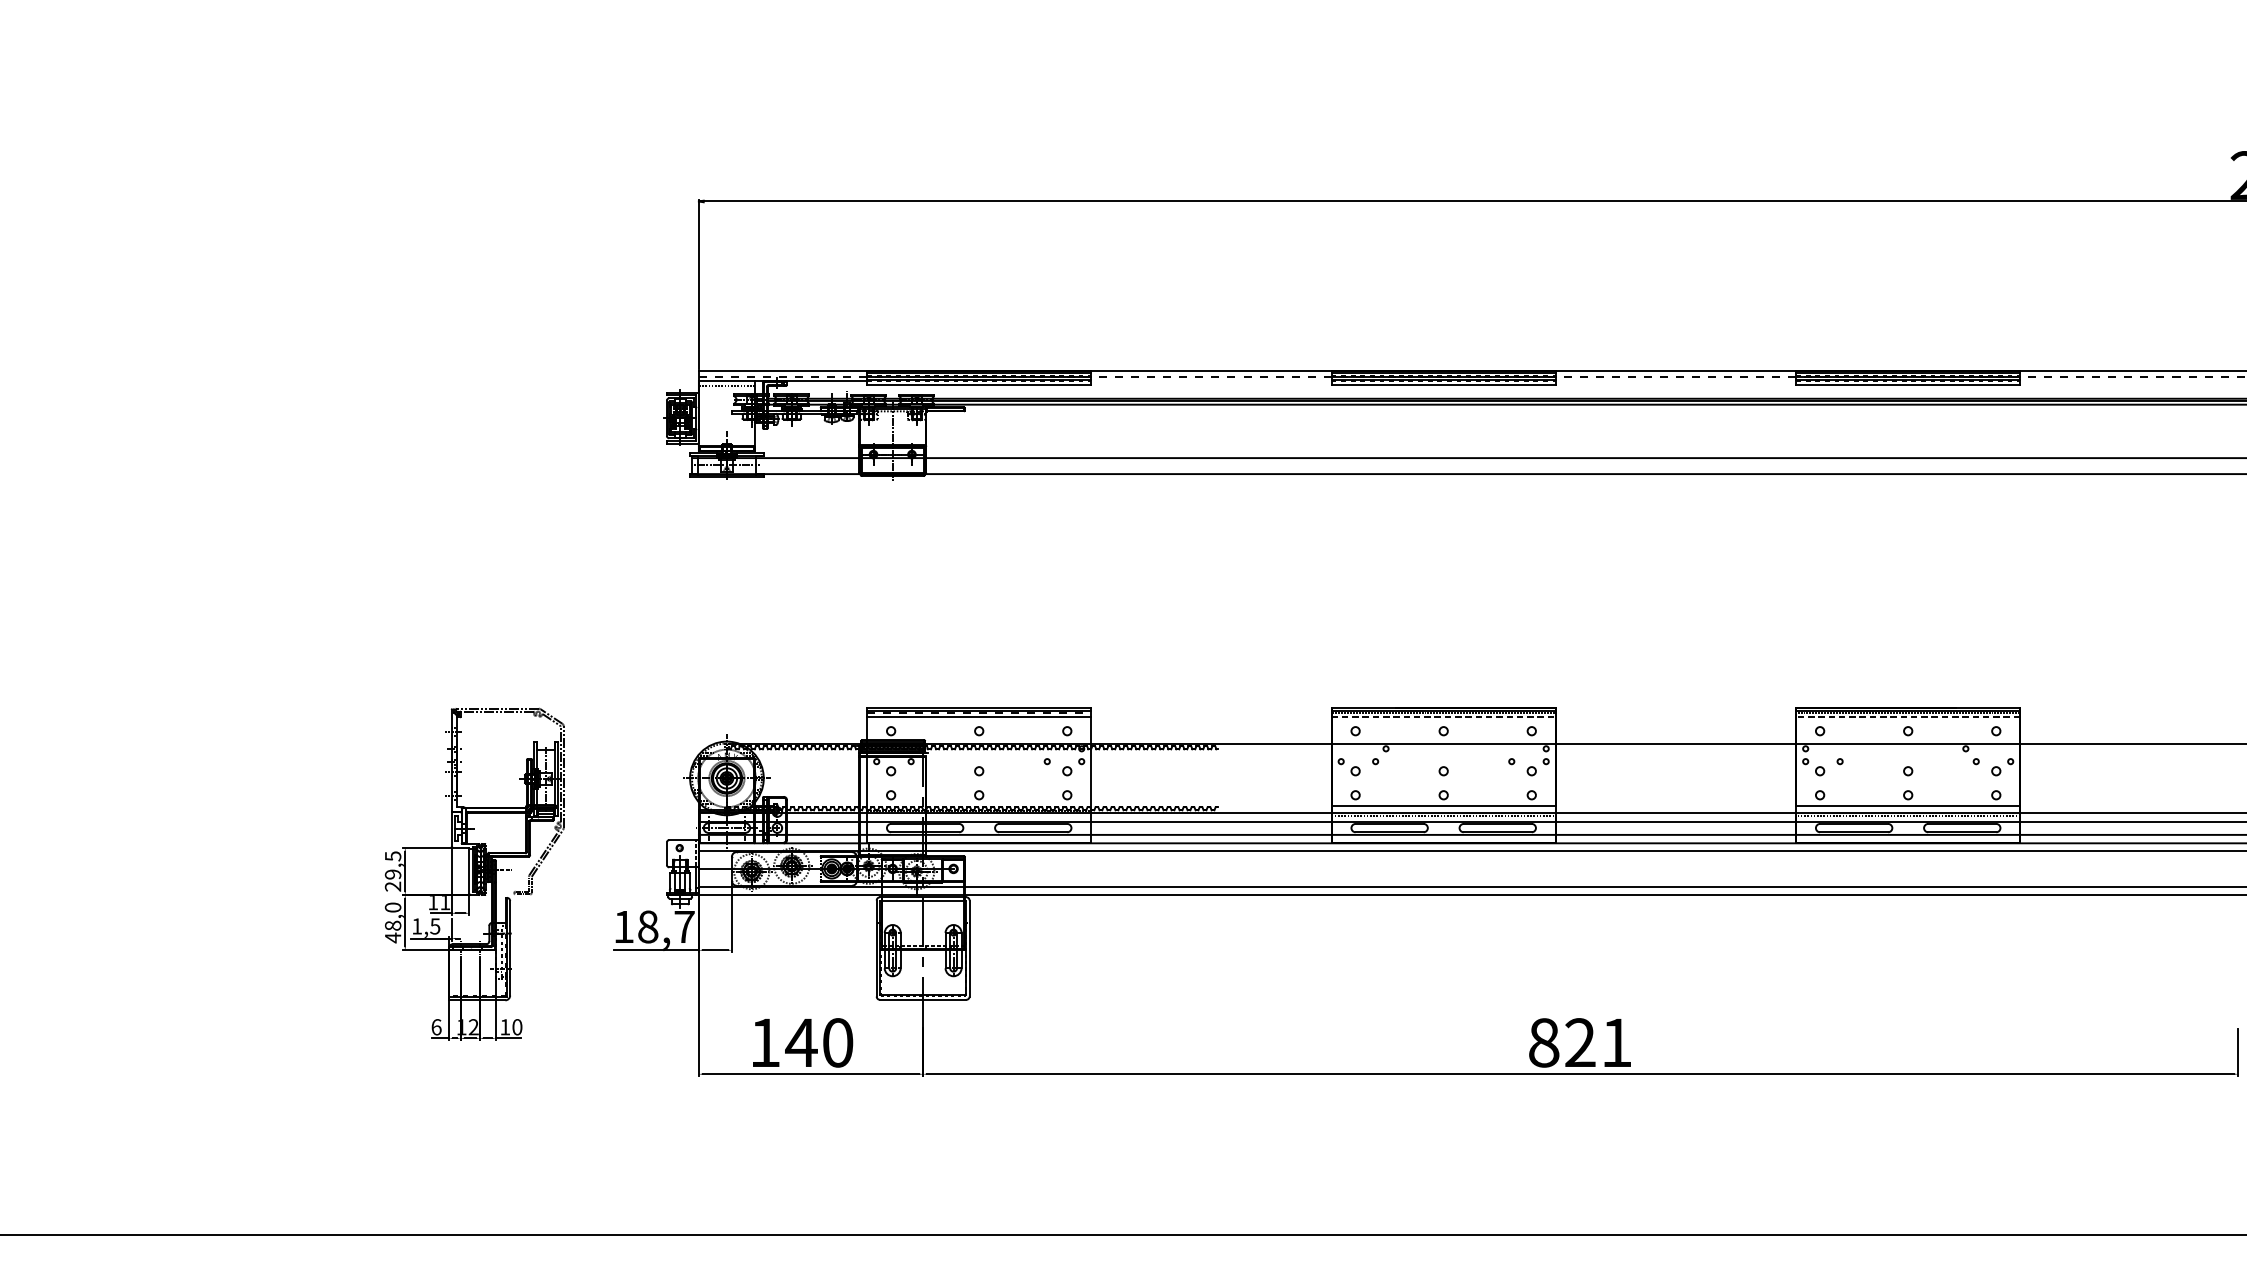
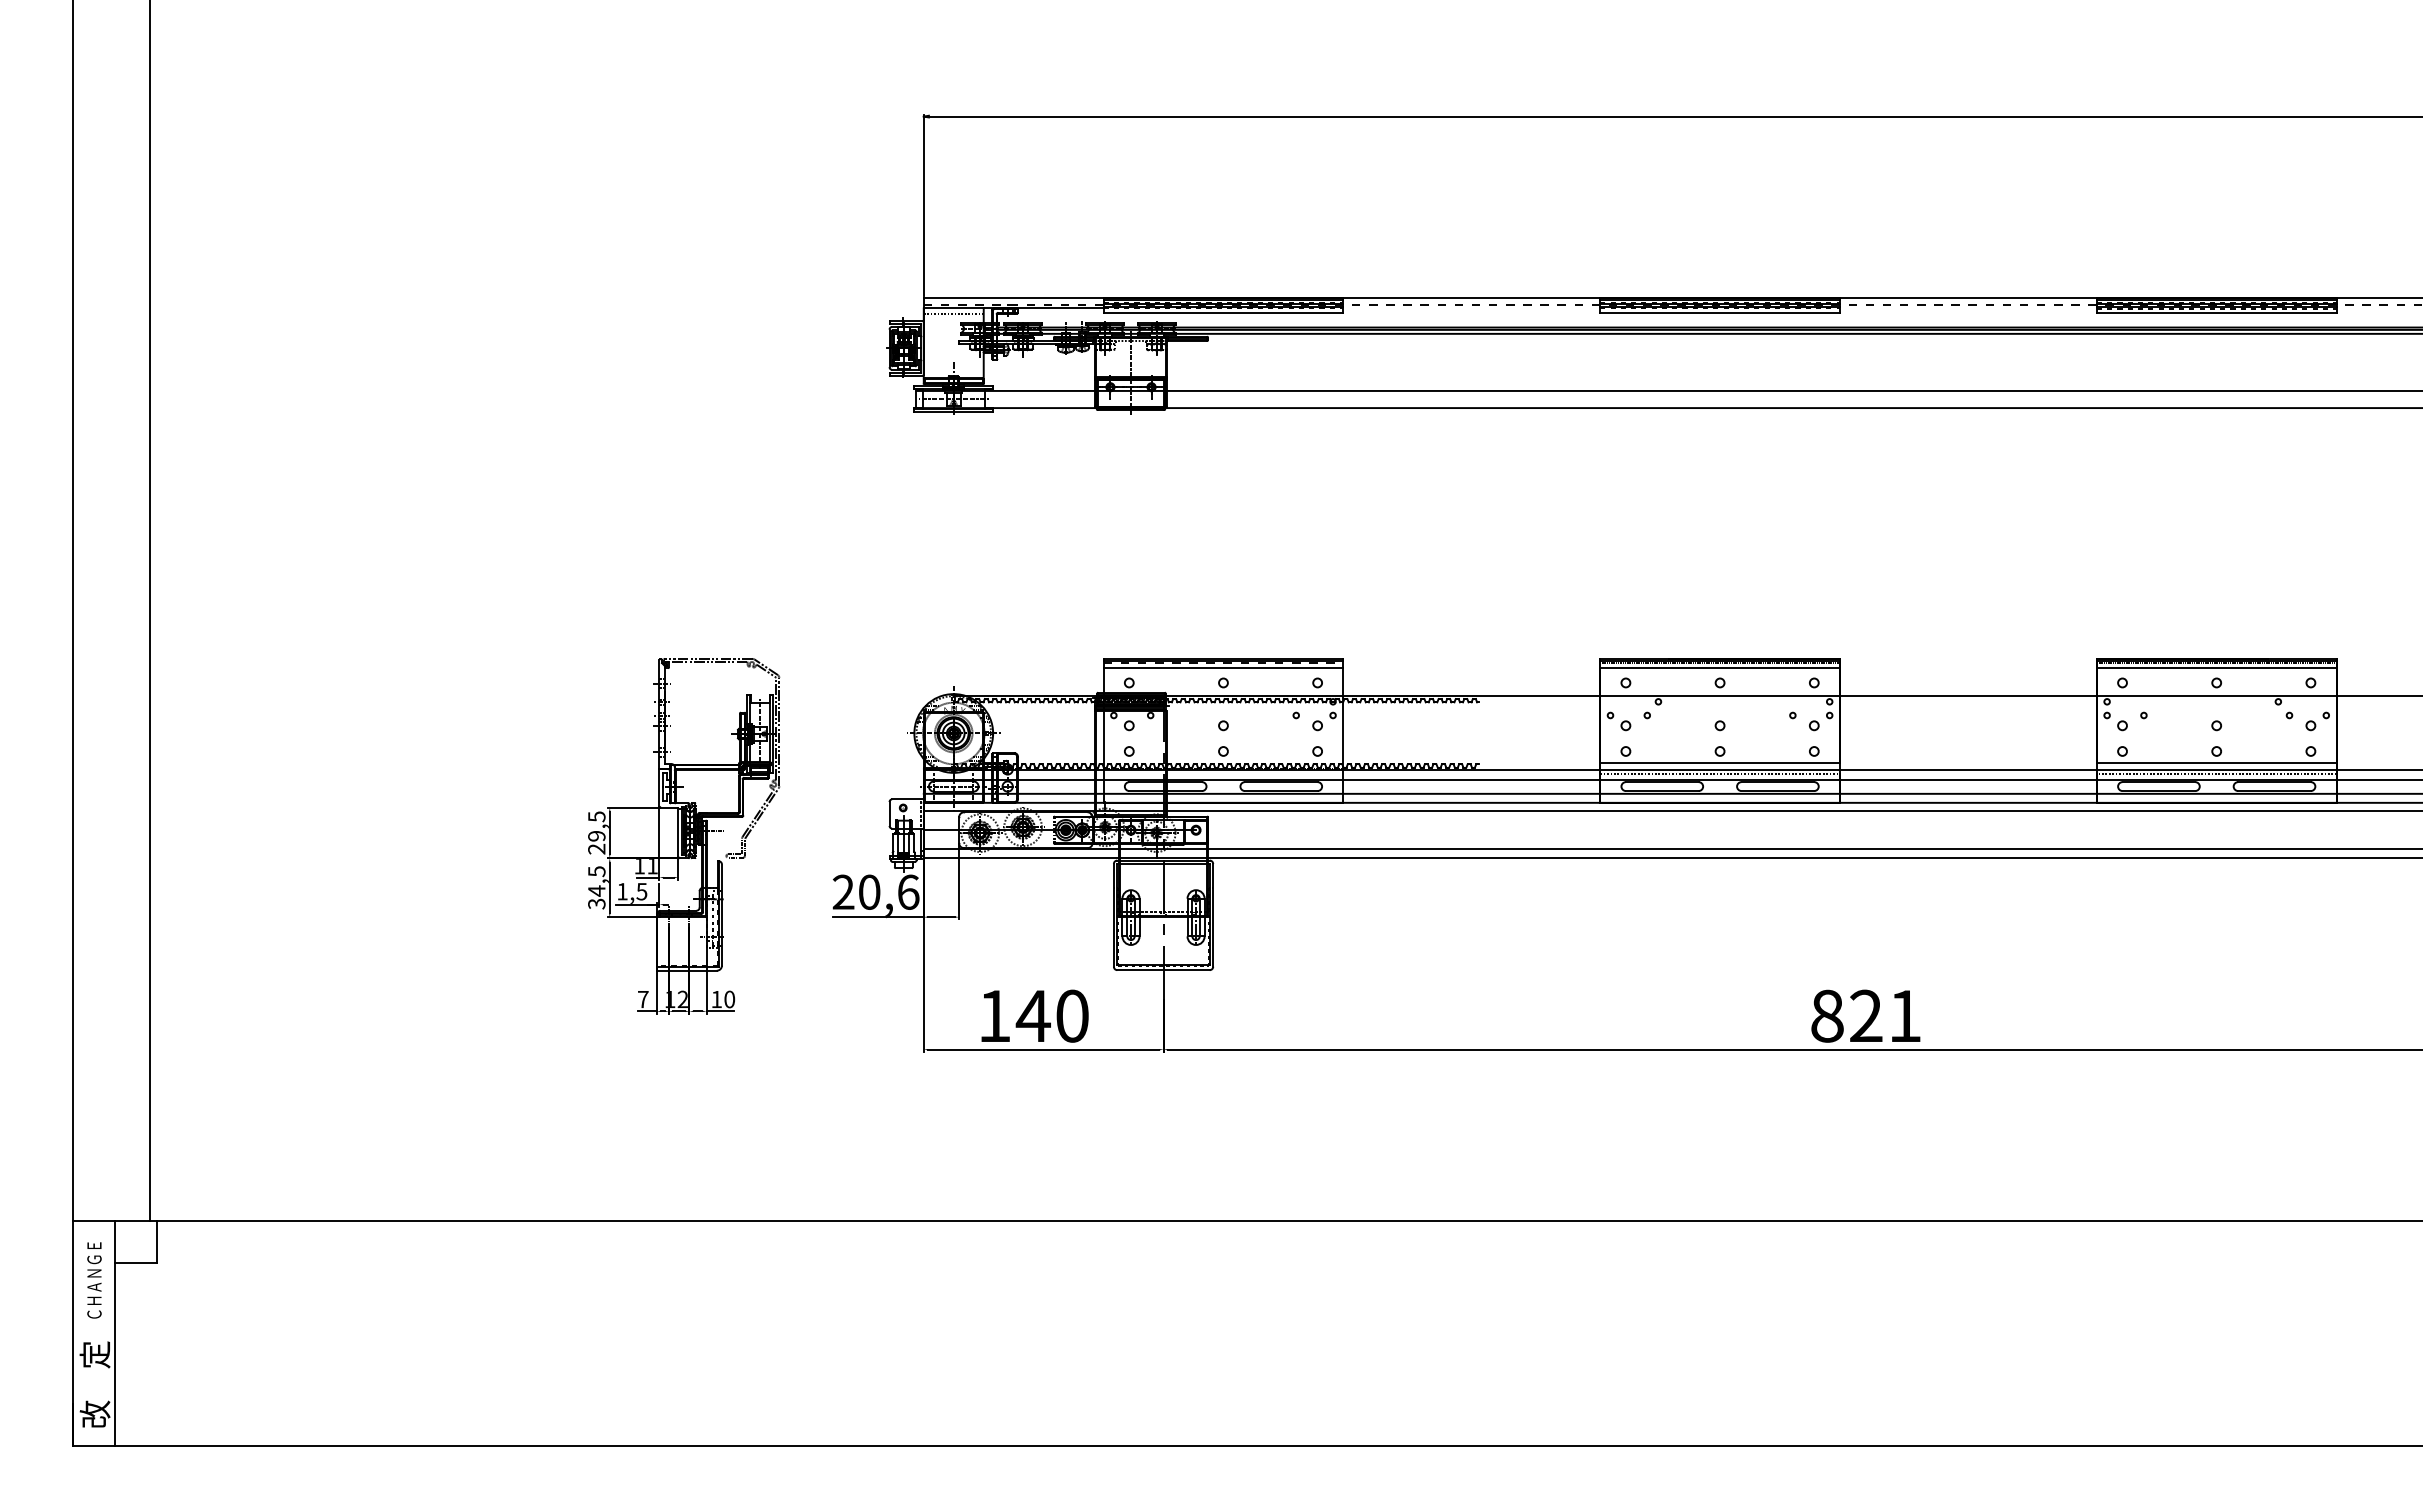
line: (1444, 716) -> (1720, 667), dashed -> solid
line: (1907, 716) -> (2216, 667), dashed -> solid
text: (392, 922) -> (596, 887), 48,0 -> 34,5
text: (653, 926) -> (875, 891), 18,7 -> 20,6
text: (436, 1027) -> (643, 999), 6 -> 7

